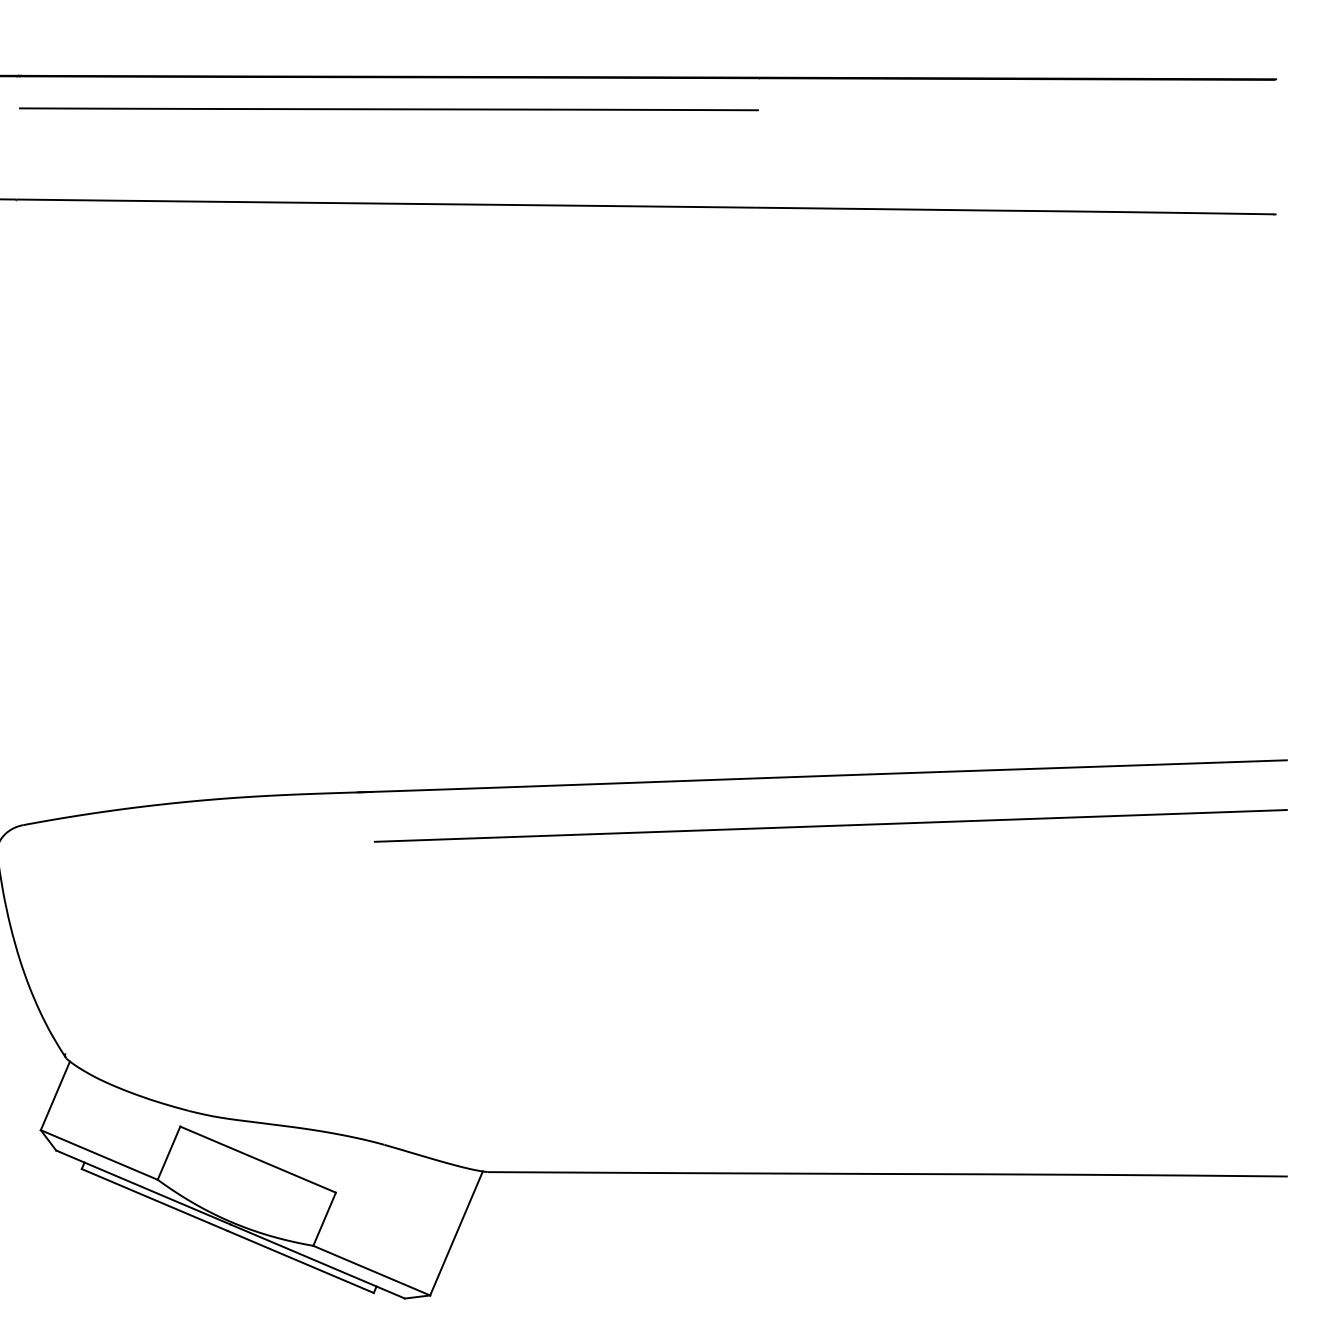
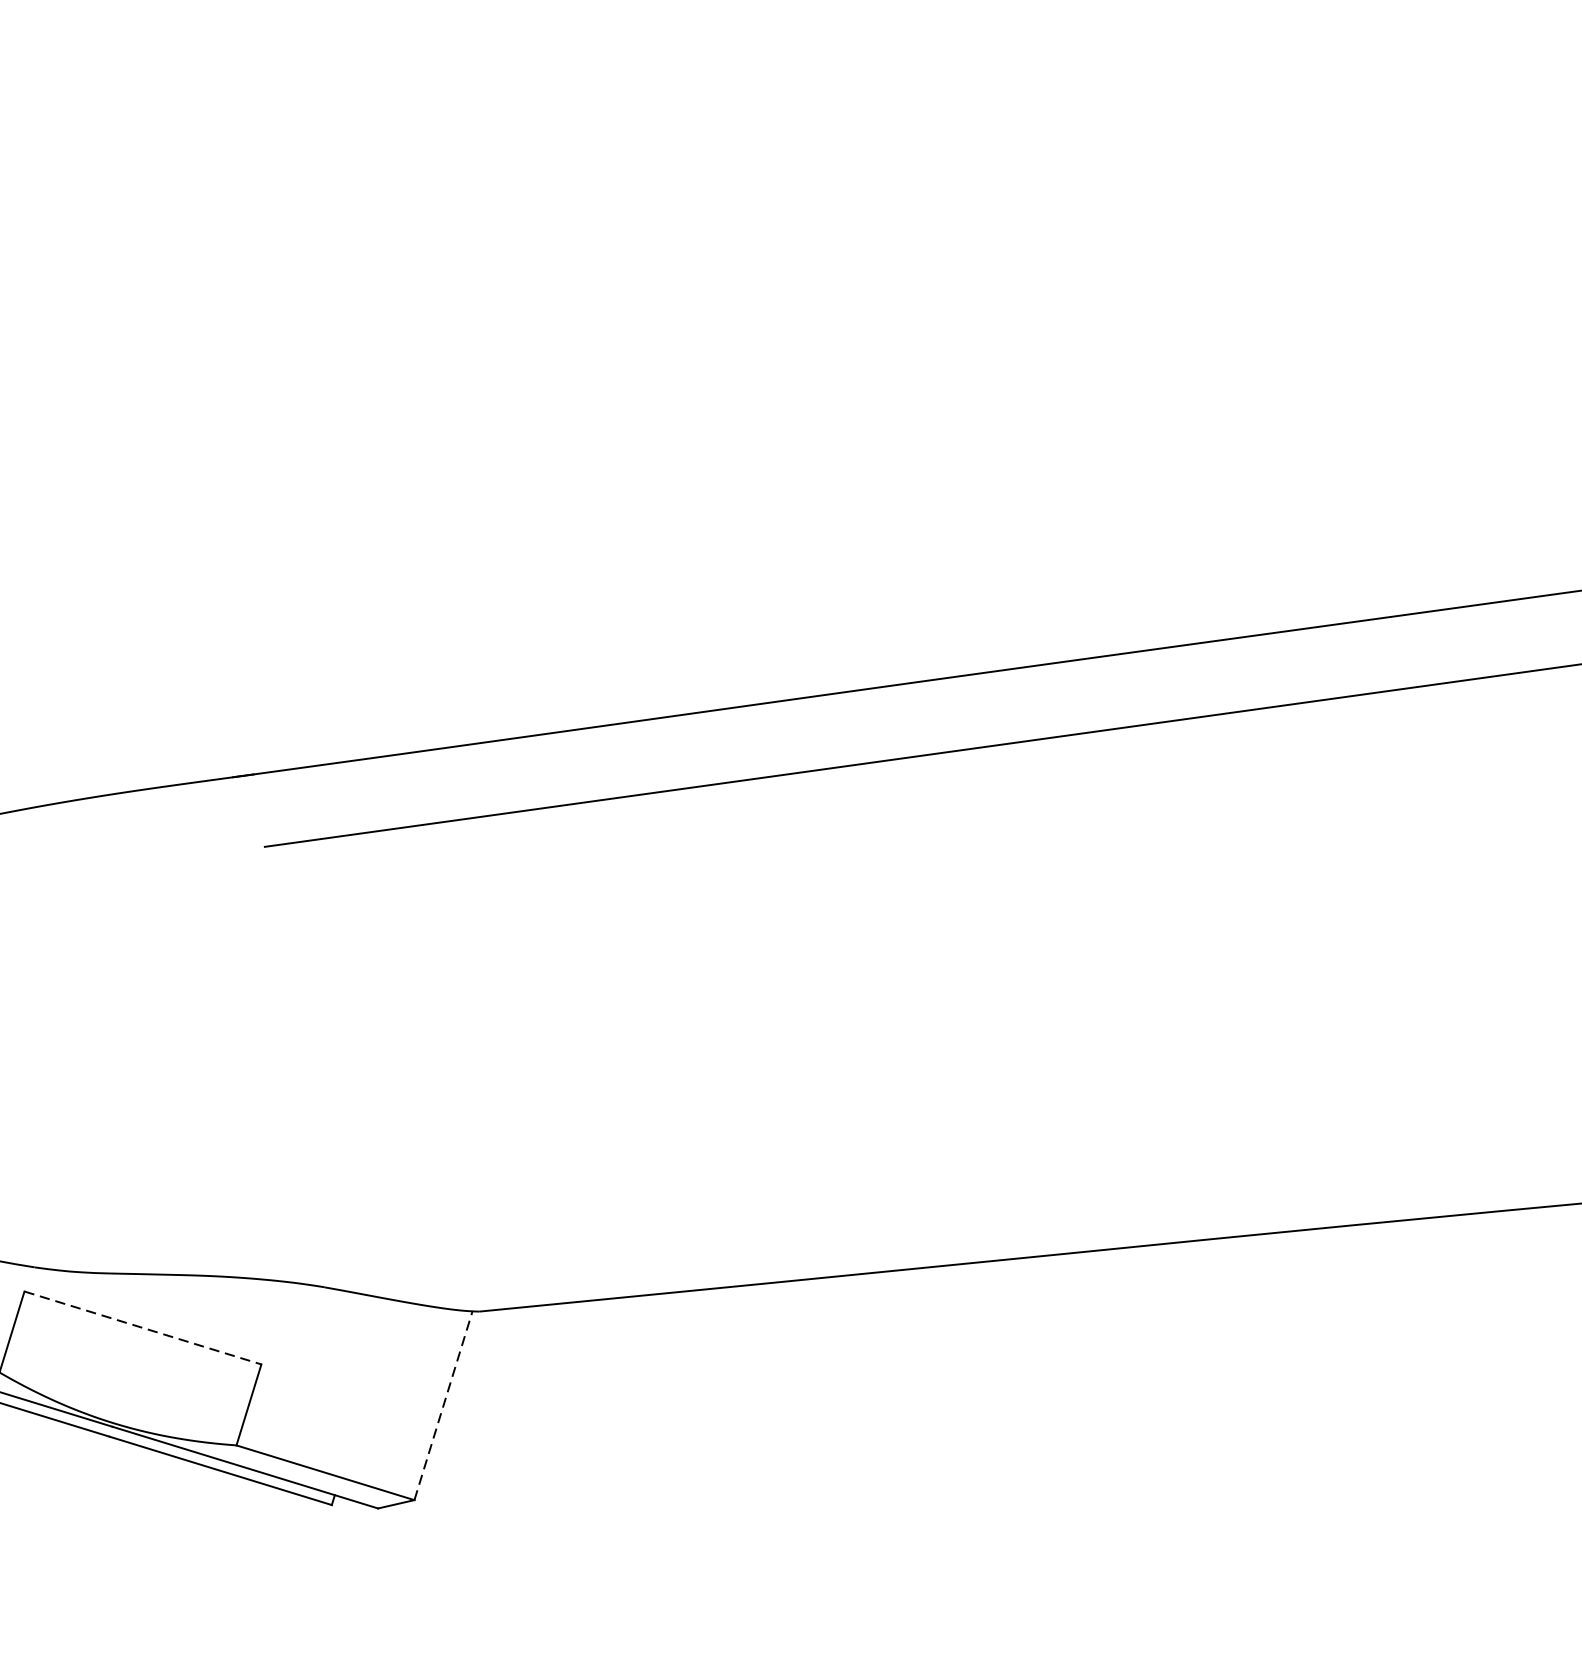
line: (258, 1159) -> (143, 1327), solid -> dashed
line: (456, 1232) -> (443, 1404), solid -> dashed

